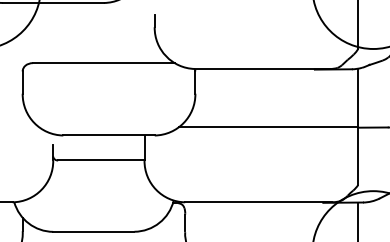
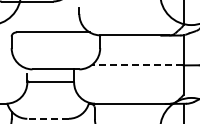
line: (268, 127) -> (137, 65), solid -> dashed
line: (94, 231) -> (48, 118), solid -> dashed

